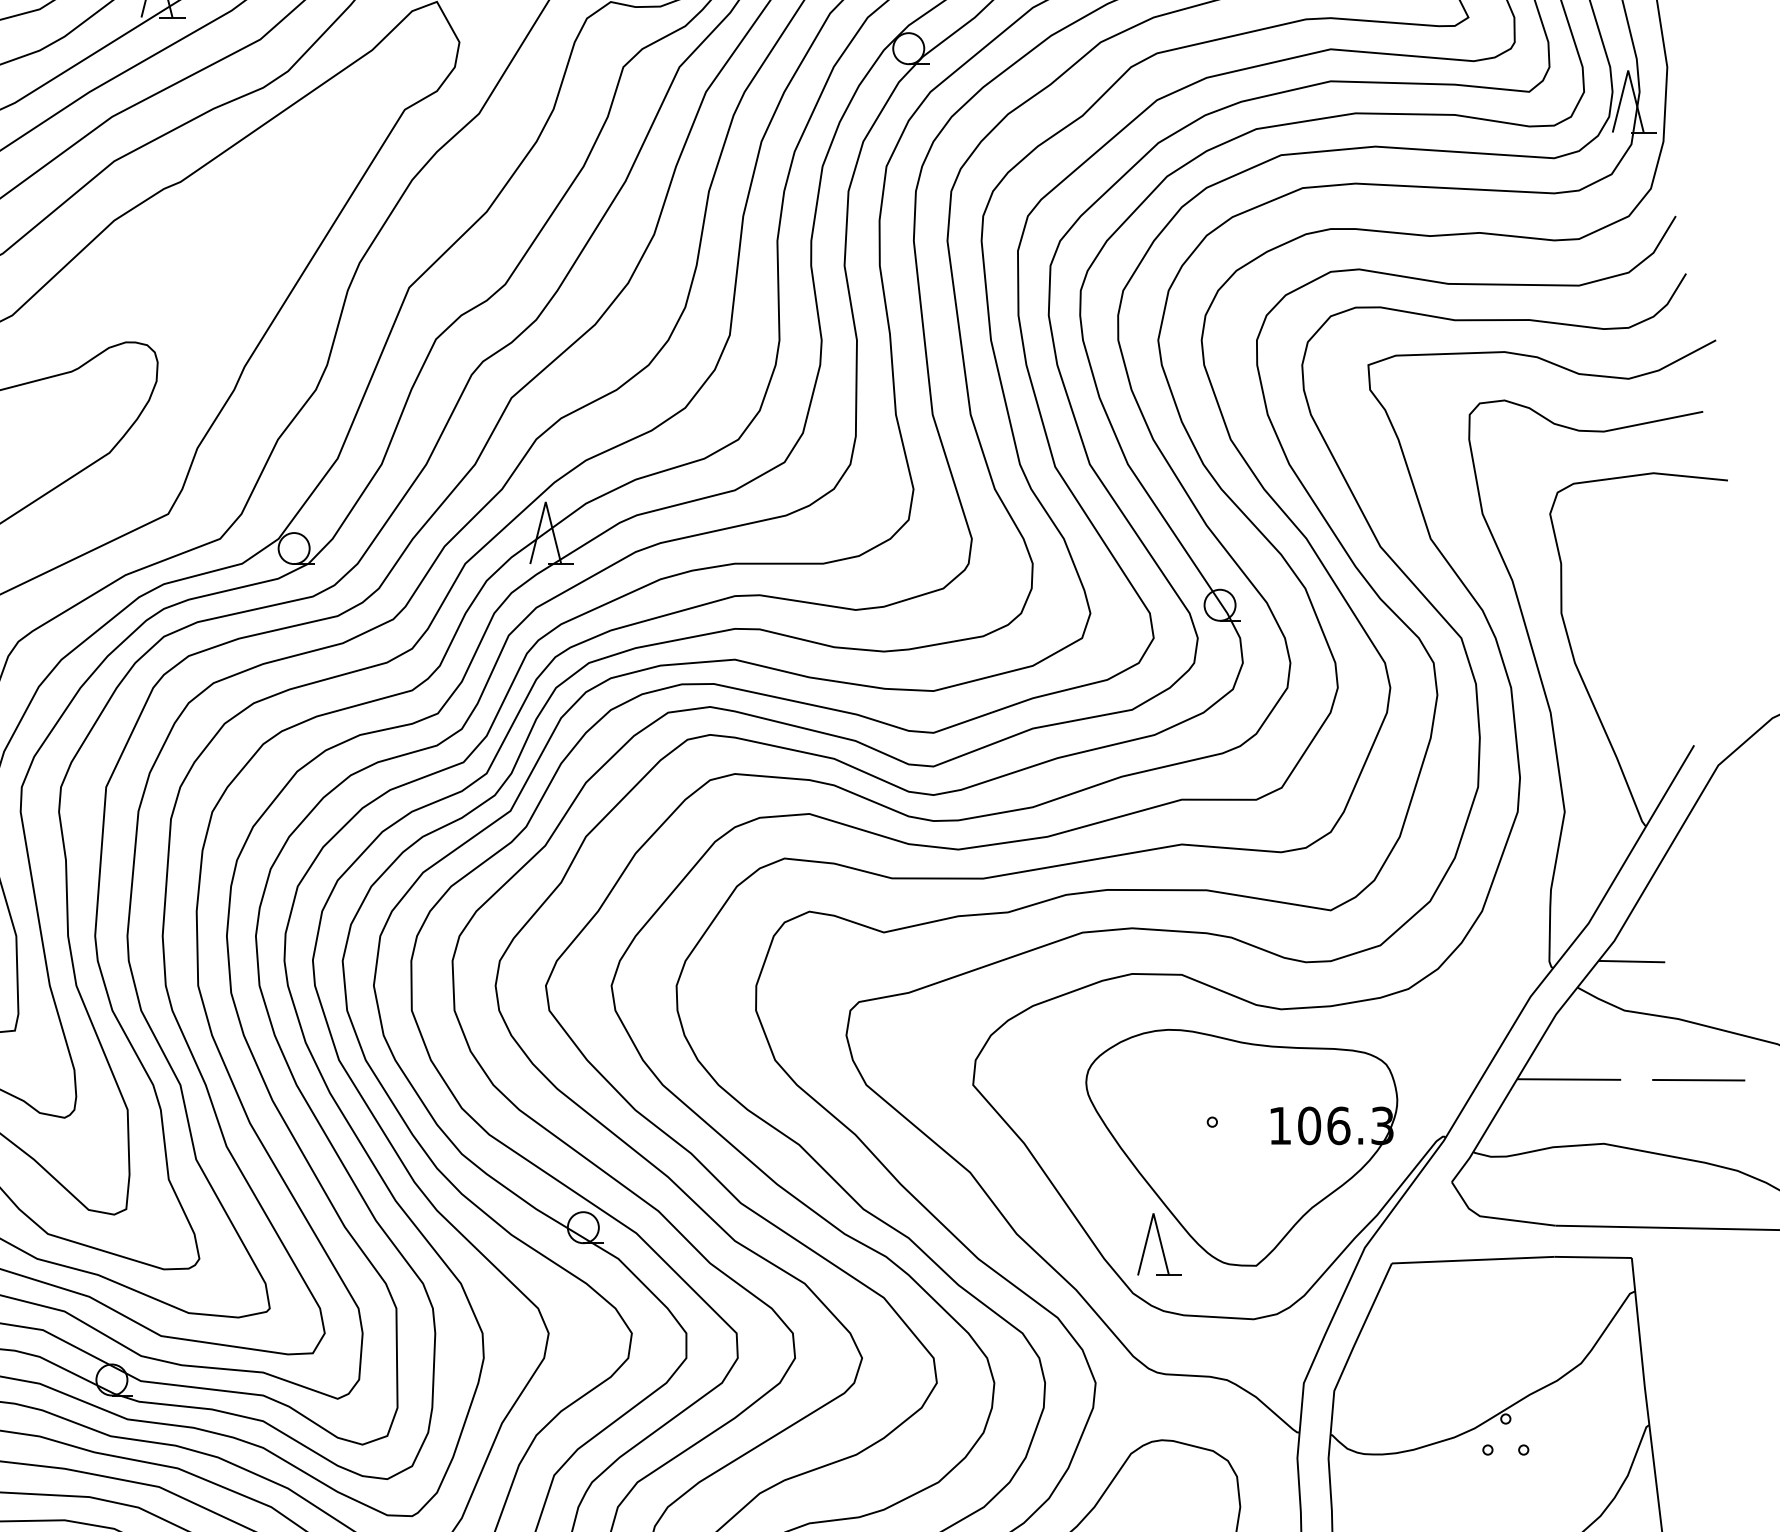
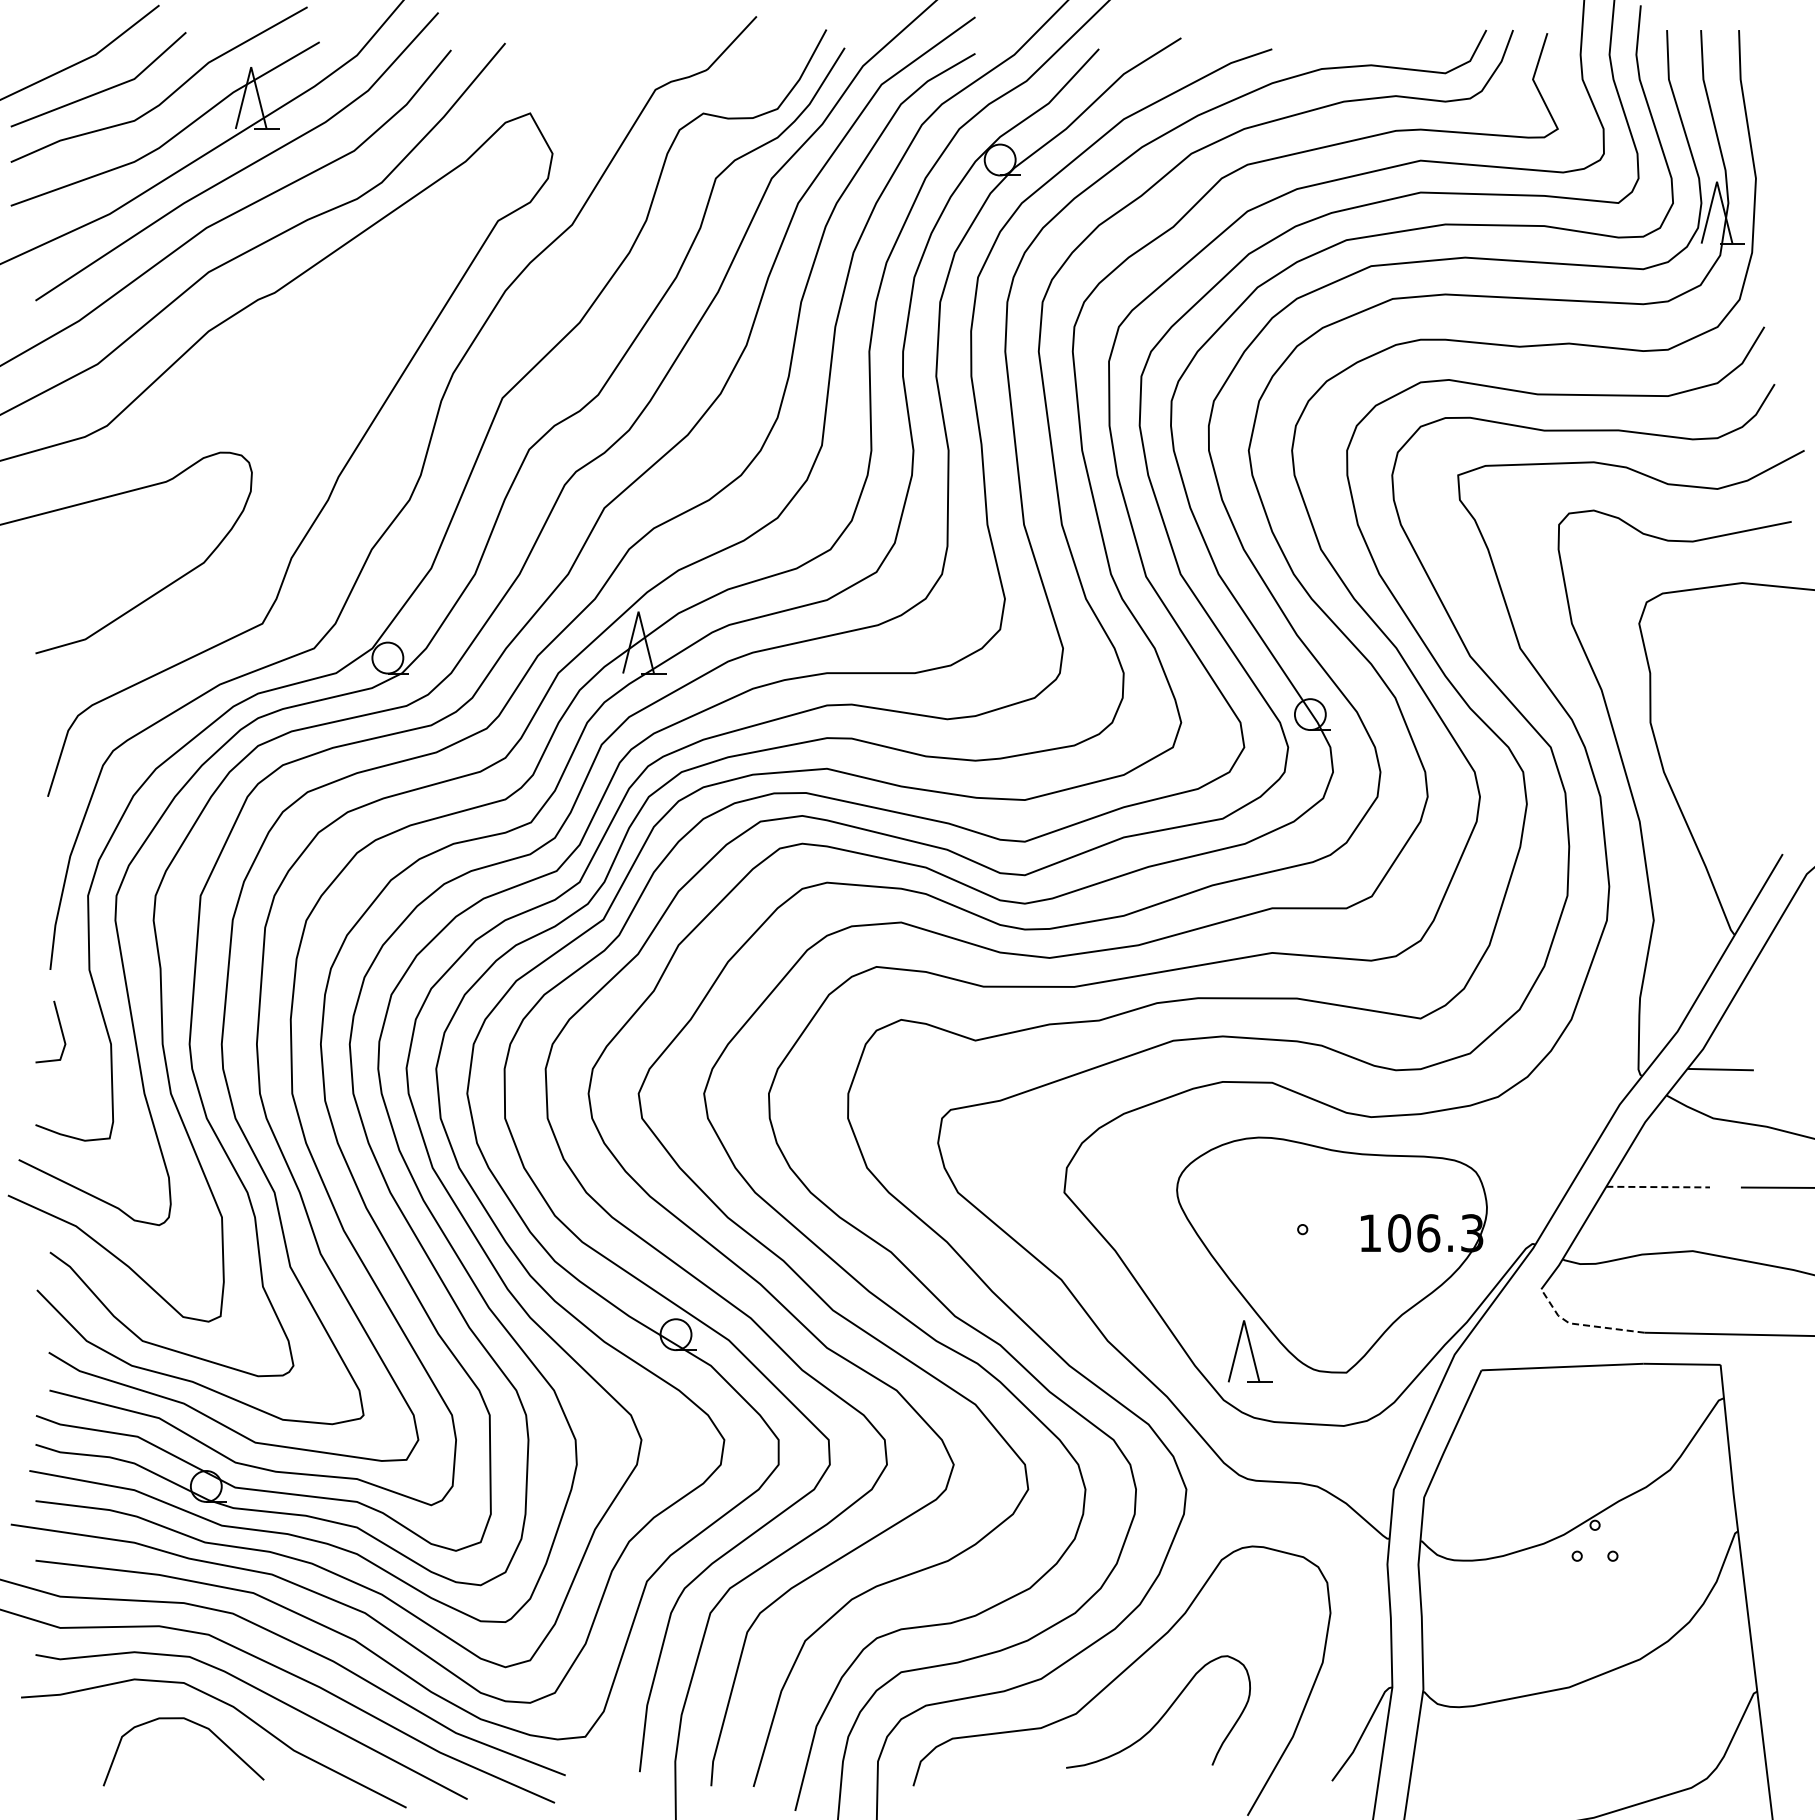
line: (1569, 1079) -> (1658, 1187), solid -> dashed
line: (1494, 1218) -> (1583, 1325), solid -> dashed

